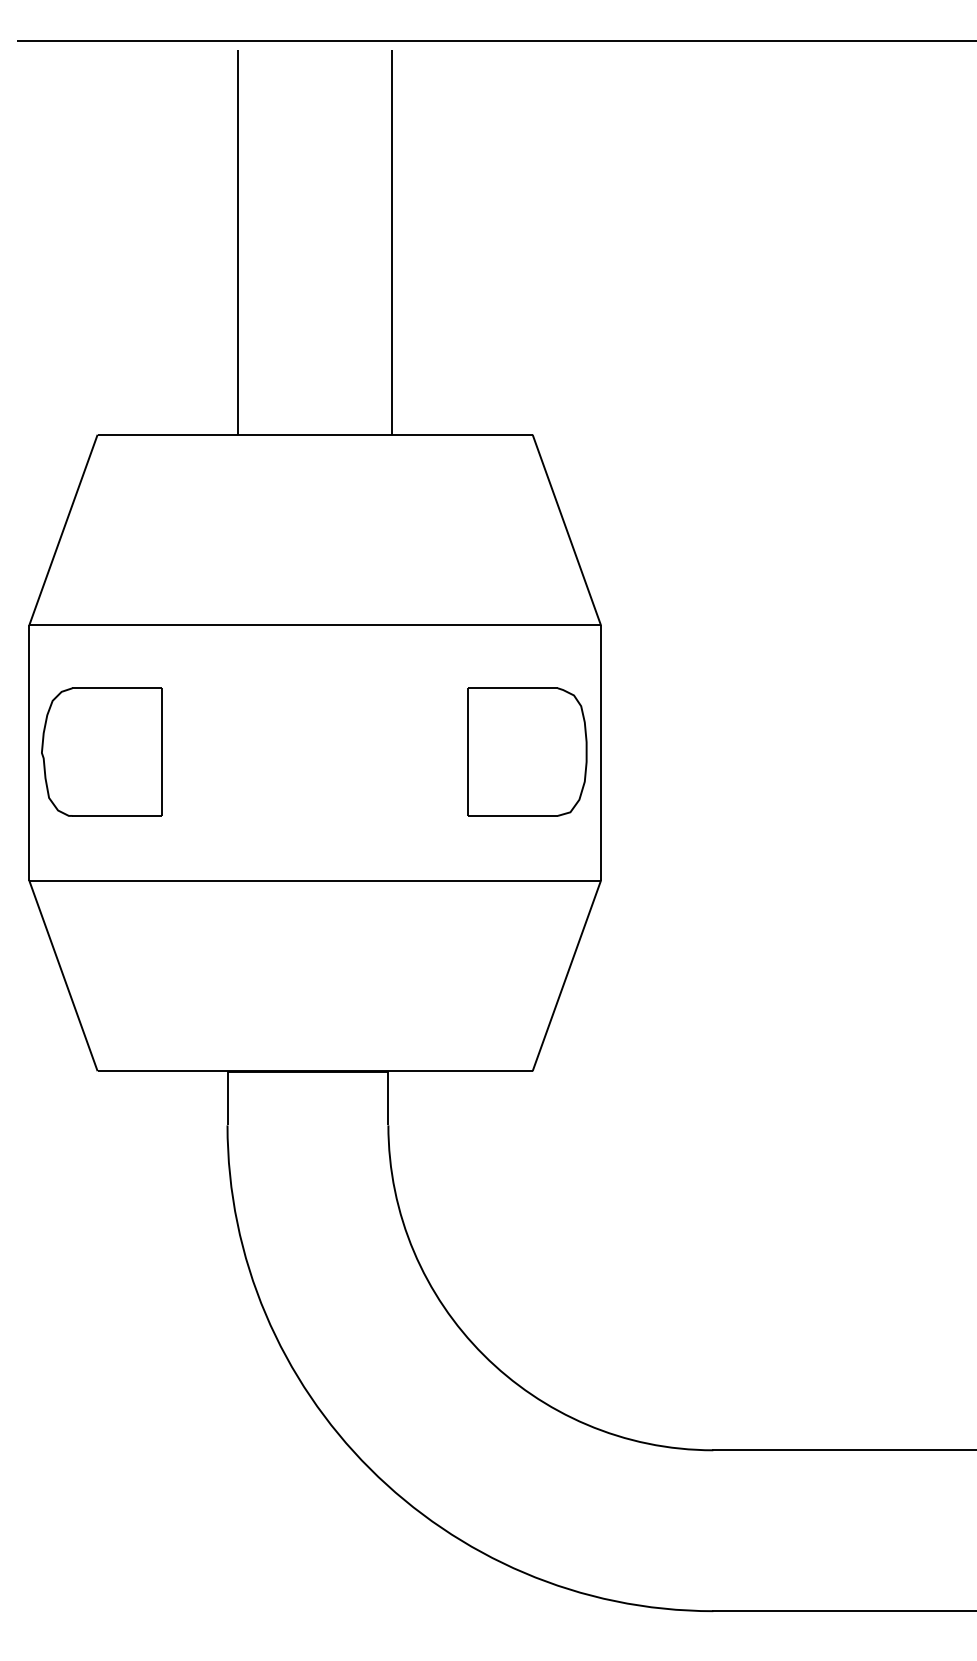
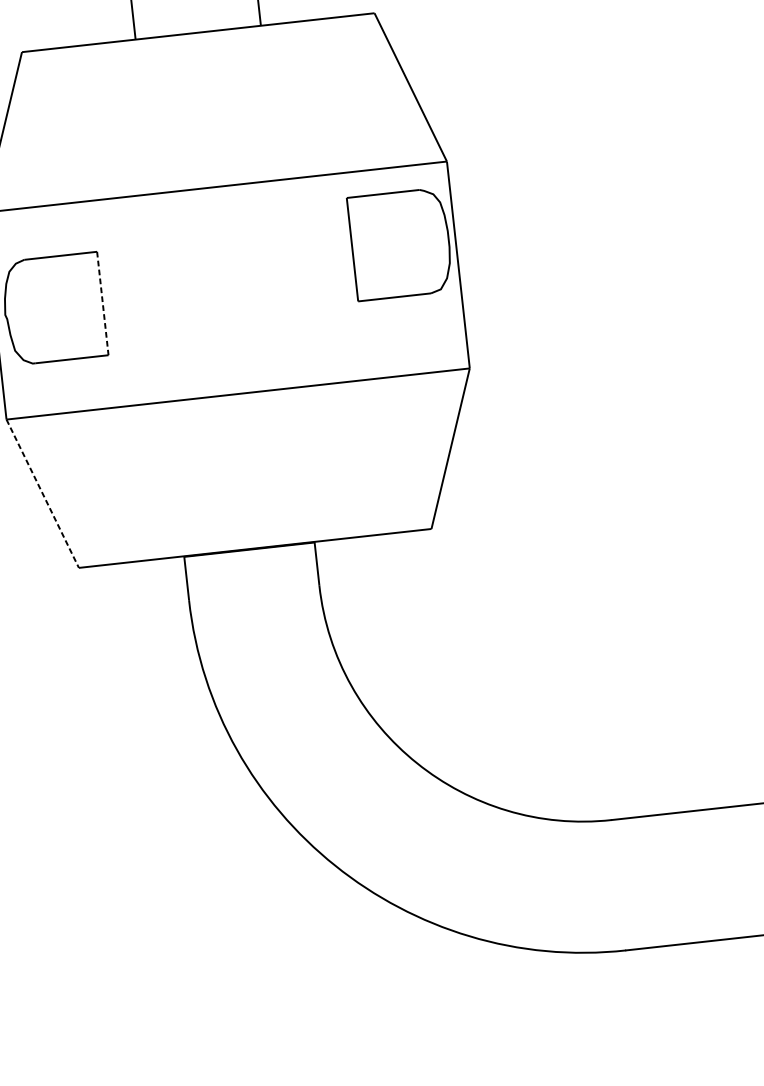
part: (527, 751) -> (400, 243), moved
line: (162, 752) -> (102, 303), solid -> dashed
line: (63, 976) -> (42, 494), solid -> dashed

